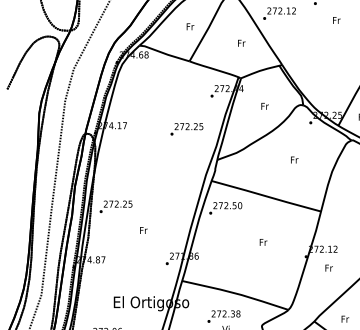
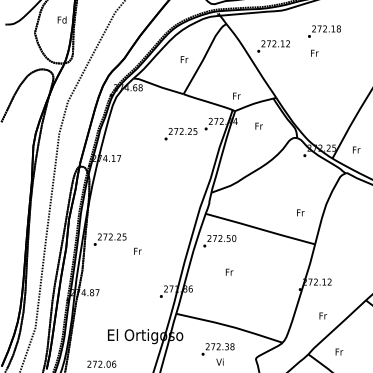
text: (336, 19) -> (314, 52), moved
text: (241, 42) -> (236, 95), moved
text: (264, 105) -> (258, 125), moved
text: (186, 129) -> (180, 134), moved
text: (294, 159) -> (300, 212), moved
text: (143, 229) -> (137, 250), moved
text: (263, 241) -> (229, 271), moved
text: (329, 267) -> (323, 315), moved

